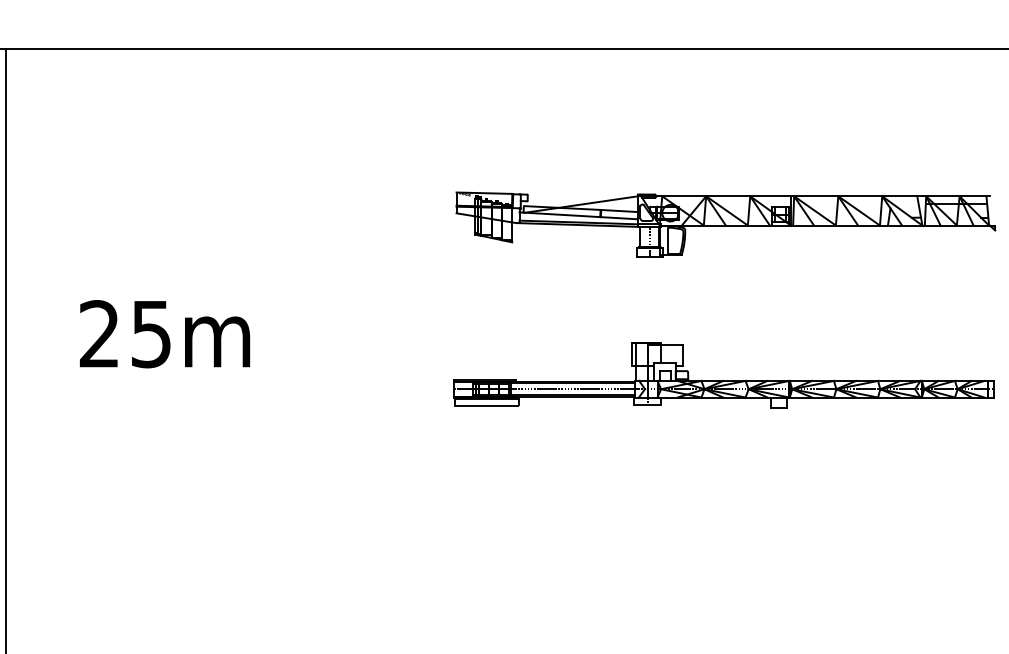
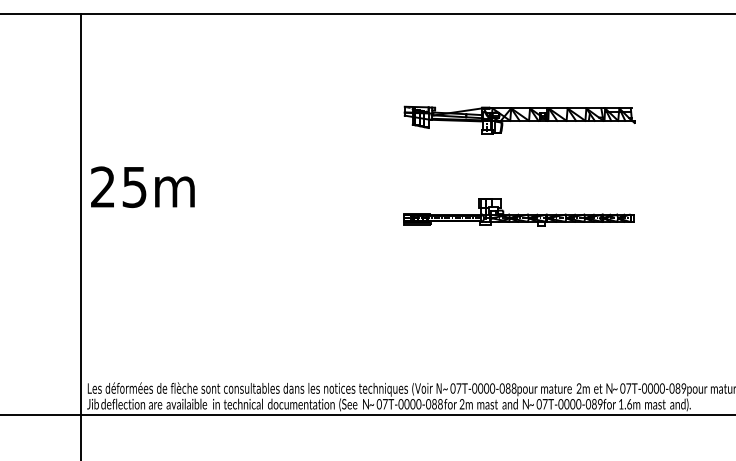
part: (725, 224) -> (519, 120), size x0.7
text: (164, 332) -> (142, 186), moved
part: (723, 375) -> (518, 212), size x0.7

